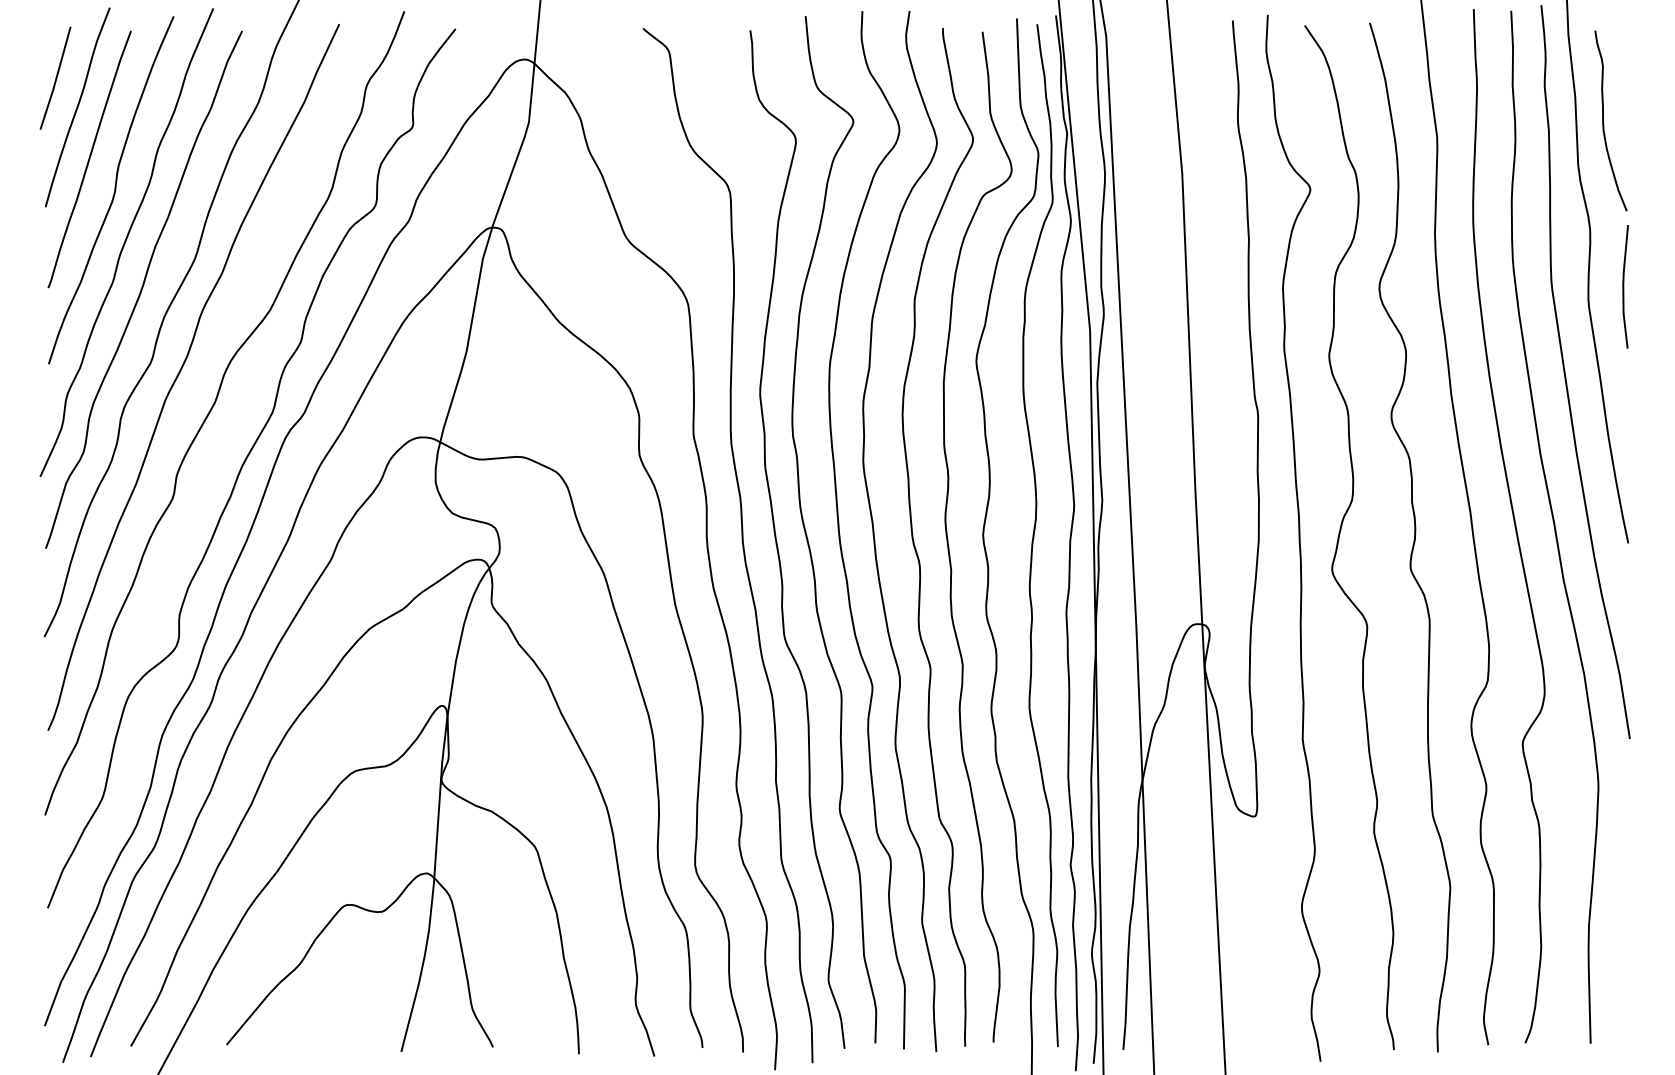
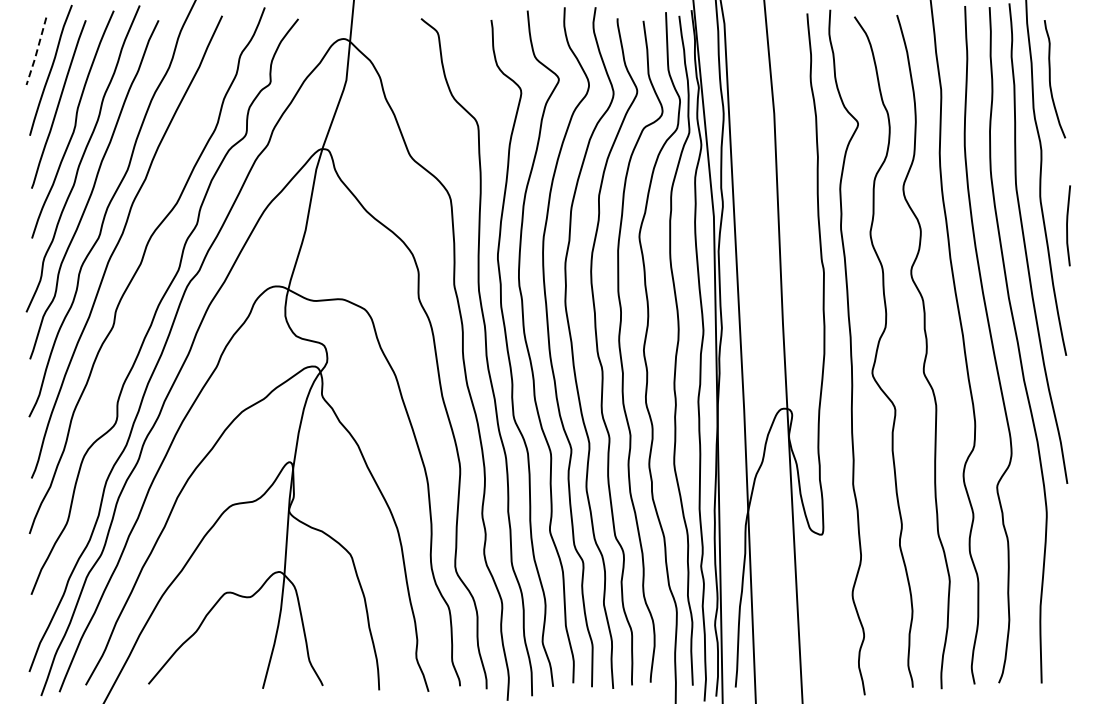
line: (55, 80) -> (36, 52), solid -> dashed
line: (1623, 286) -> (1067, 225), moved

